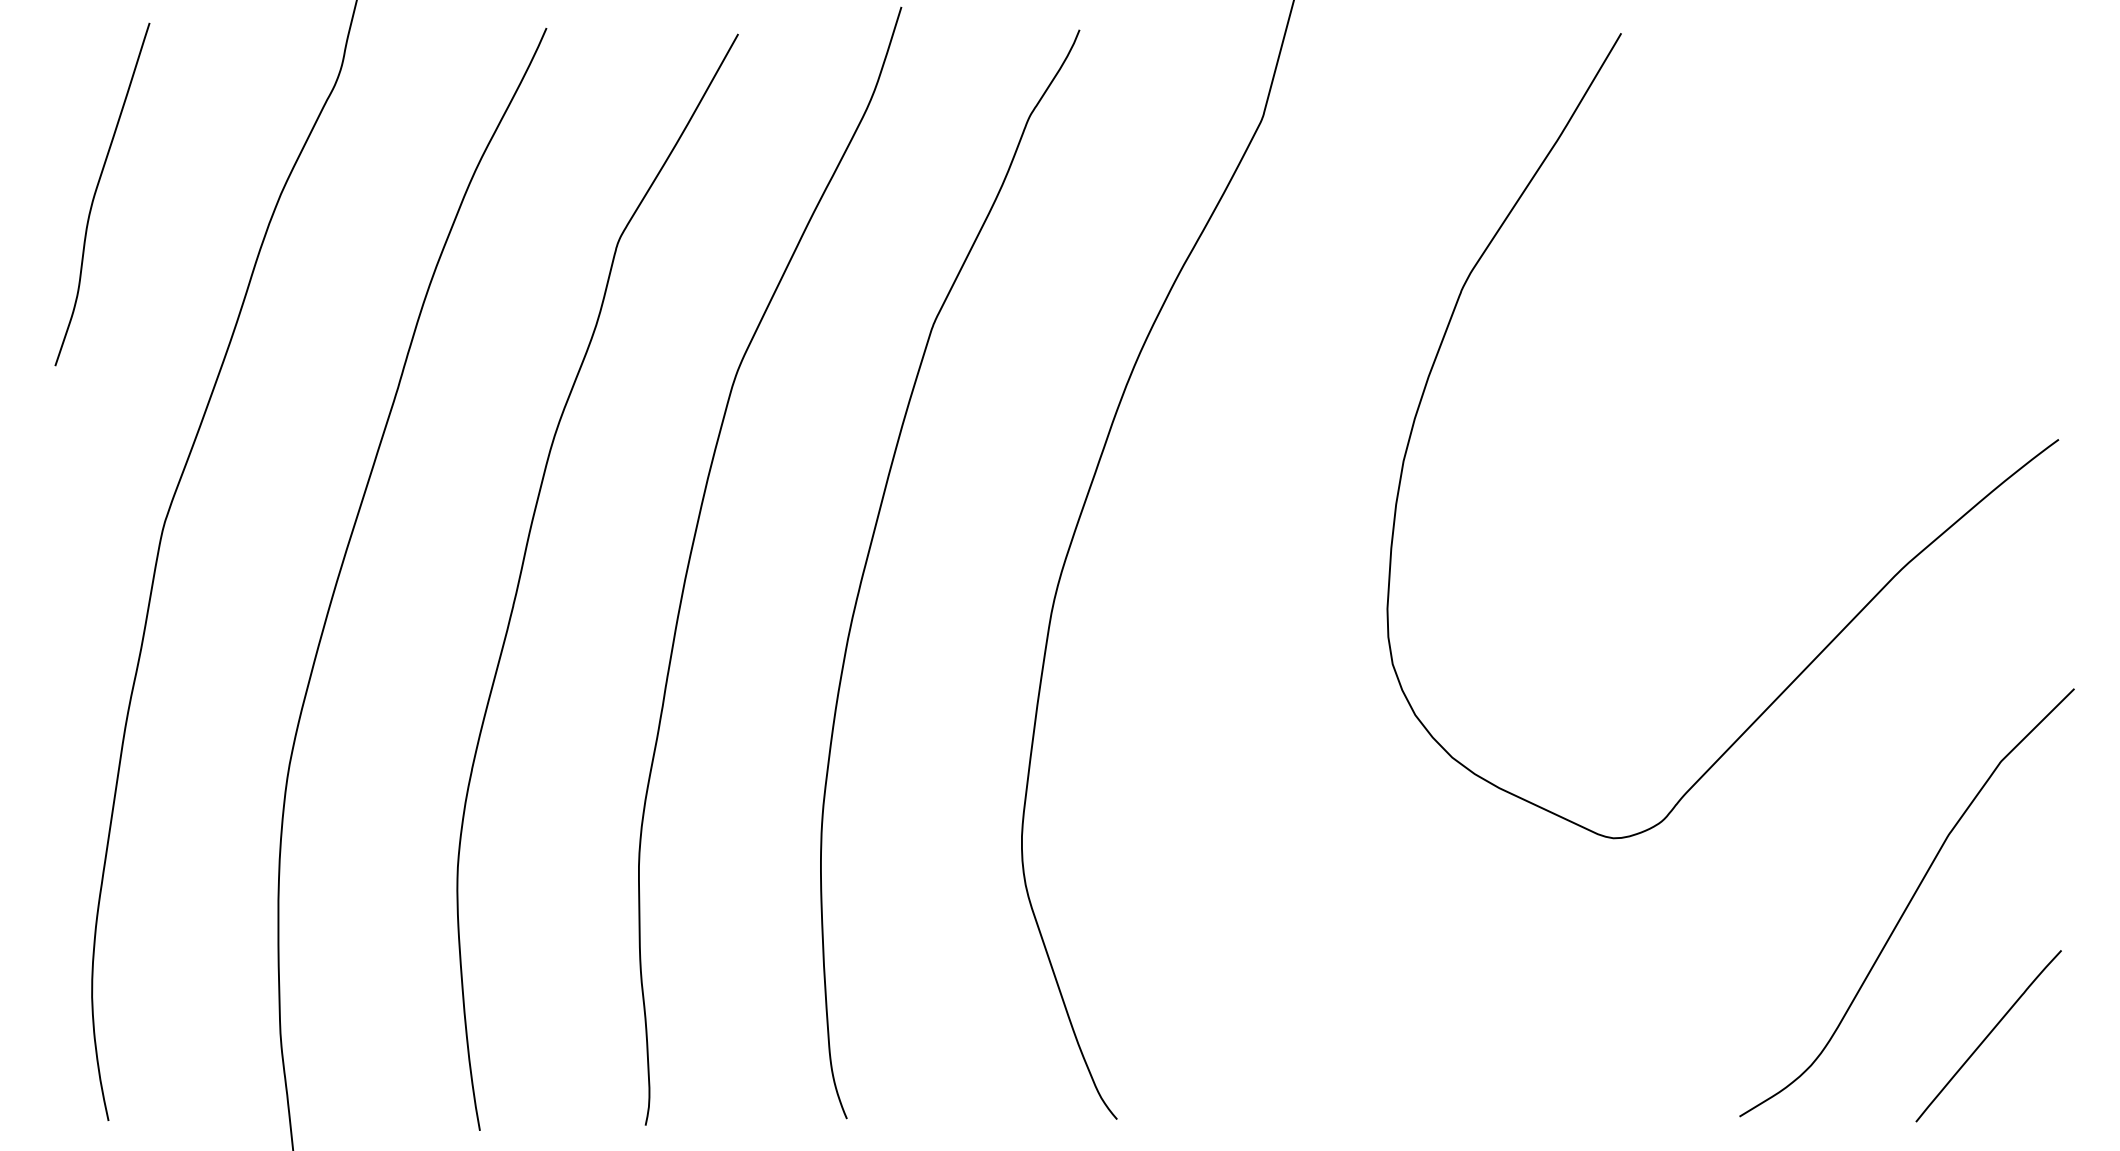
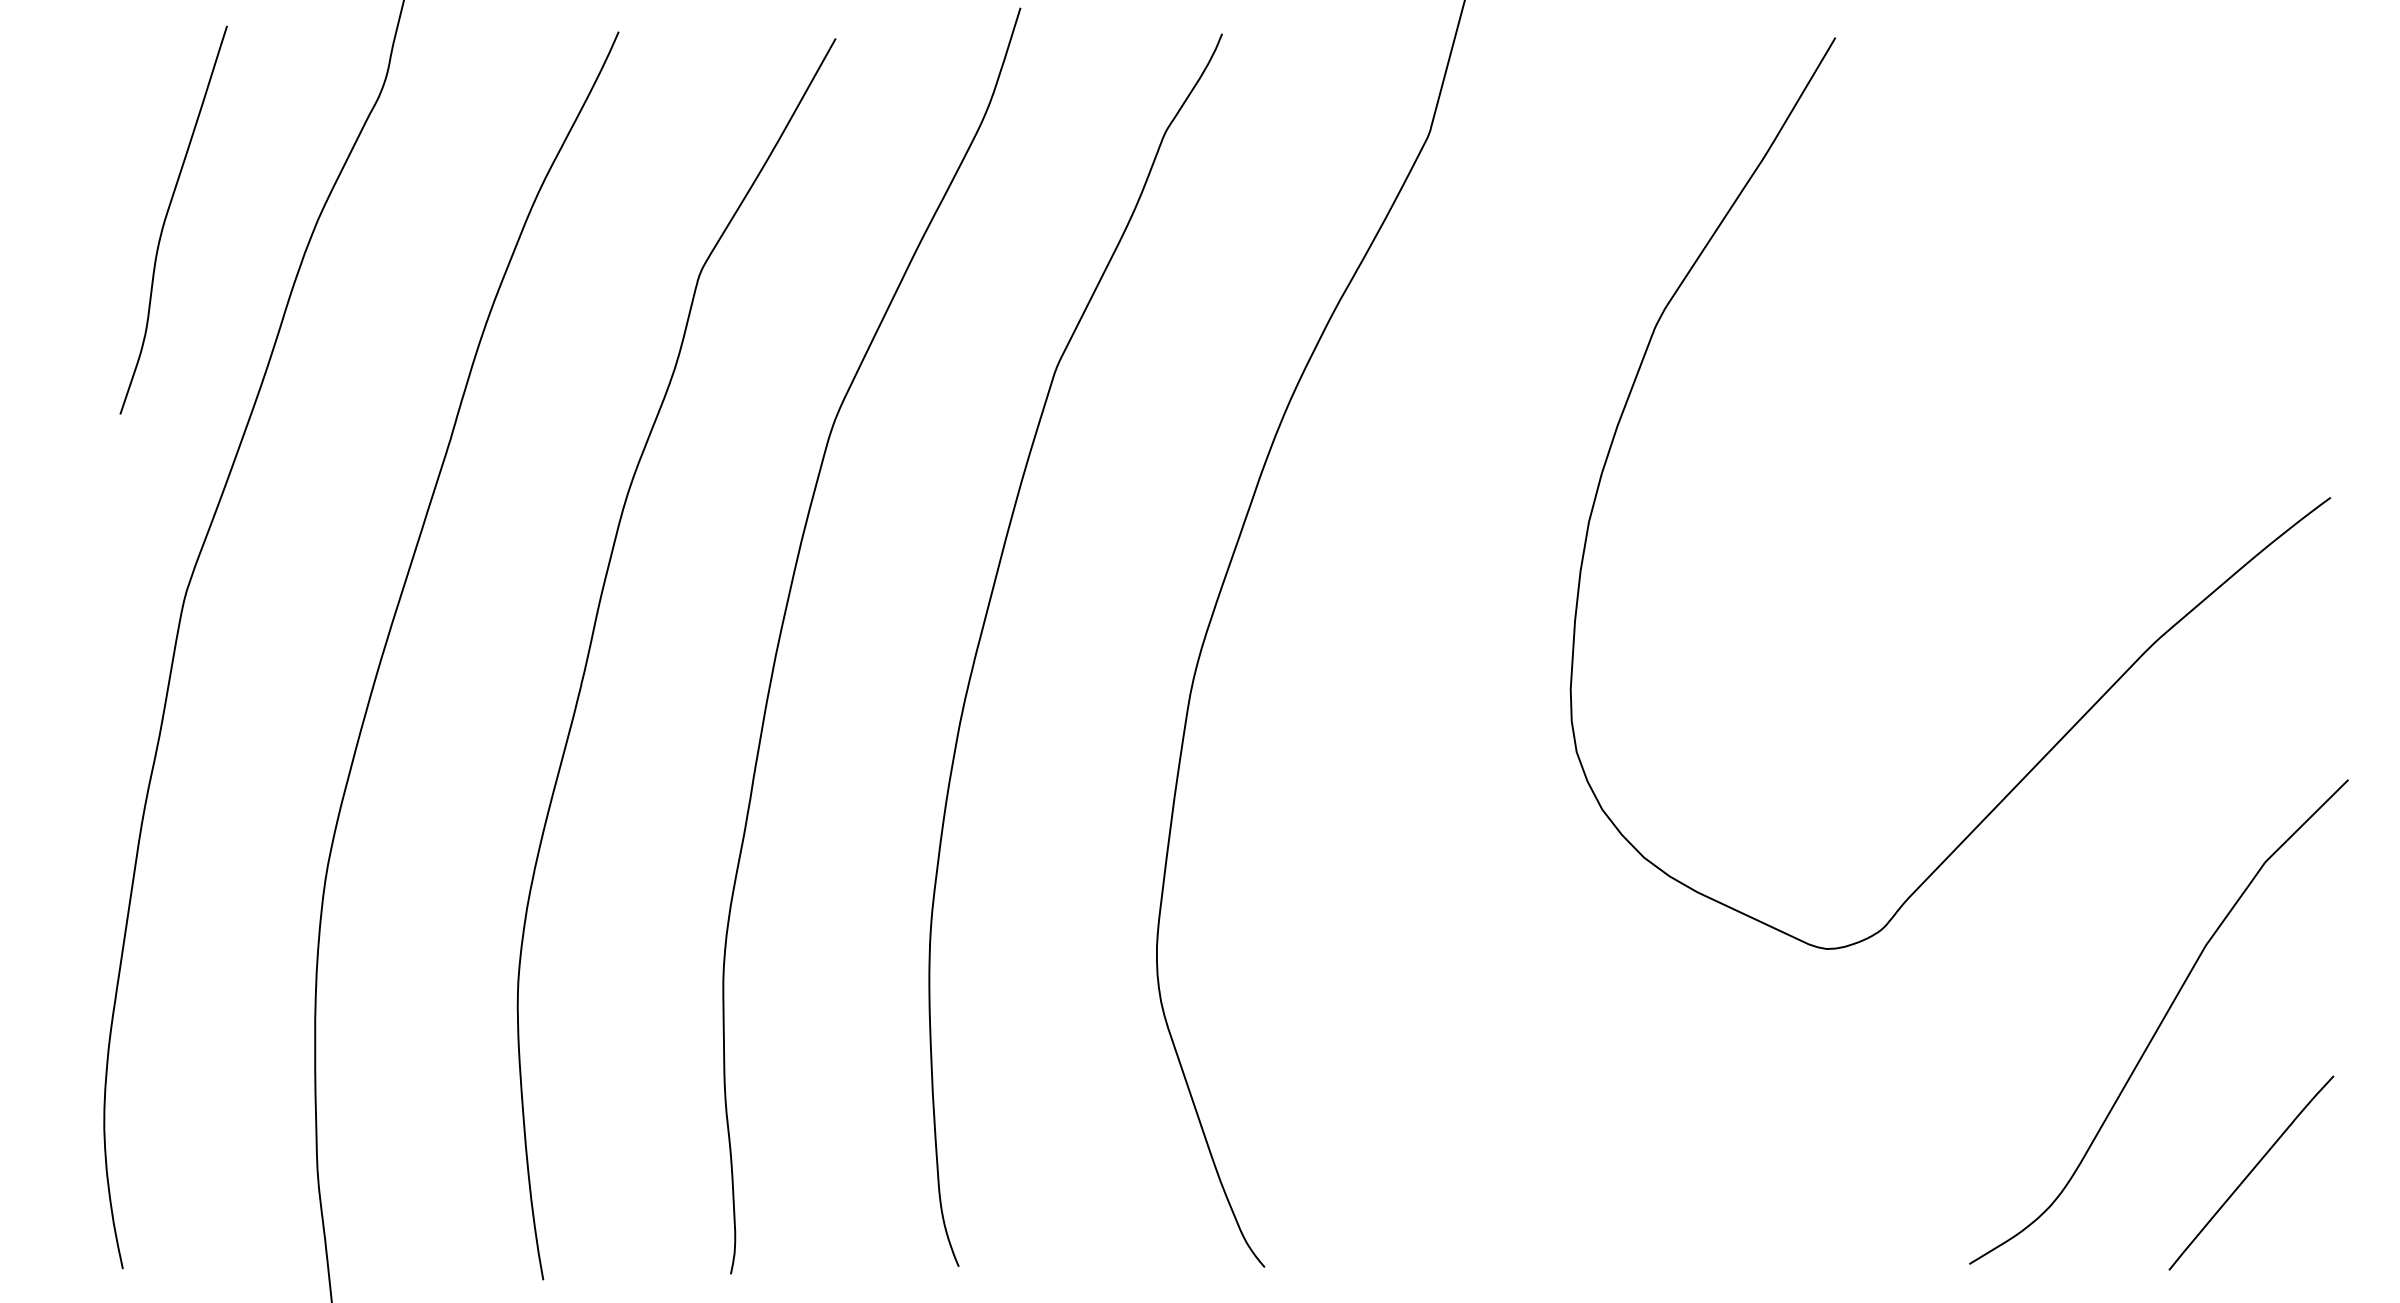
curve: (96, 192) -> (166, 217), moved

